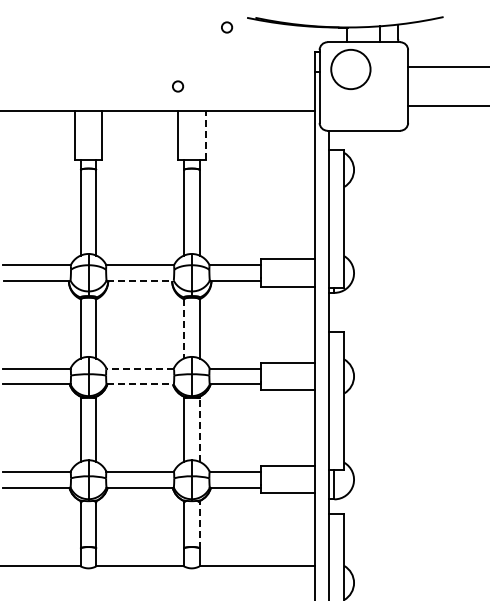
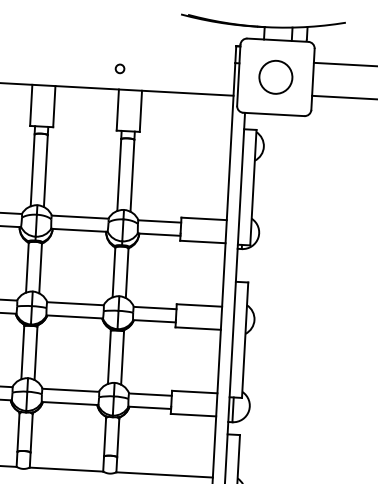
circle: (227, 27) -> (164, 21), removed
circle: (350, 69) -> (275, 77), moved
line: (205, 135) -> (140, 111), dashed -> solid
line: (140, 281) -> (79, 230), dashed -> solid
line: (183, 328) -> (113, 272), dashed -> solid
line: (140, 368) -> (75, 303), dashed -> solid
line: (140, 384) -> (75, 317), dashed -> solid
line: (199, 430) -> (122, 358), dashed -> solid
line: (199, 525) -> (118, 438), dashed -> solid

